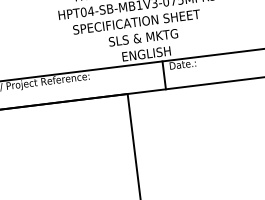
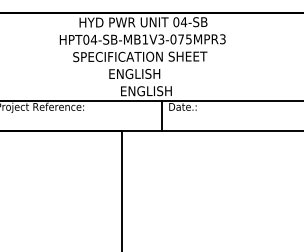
text: (143, 37) -> (145, 73), SLS & MKTG -> ENGLISH

